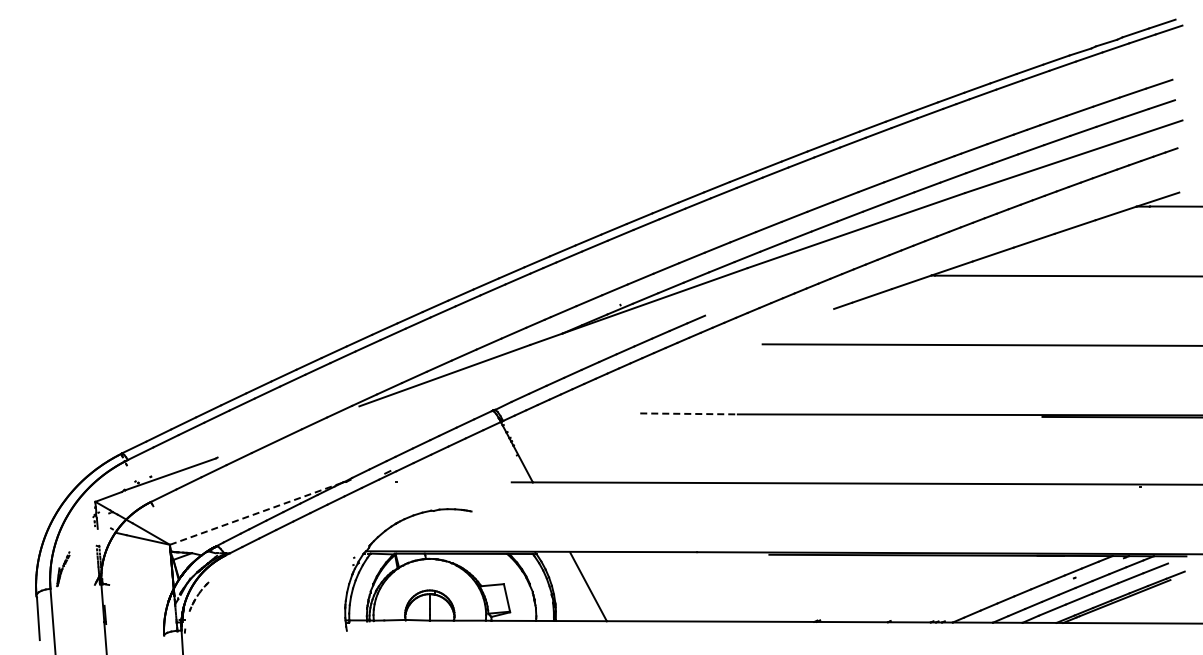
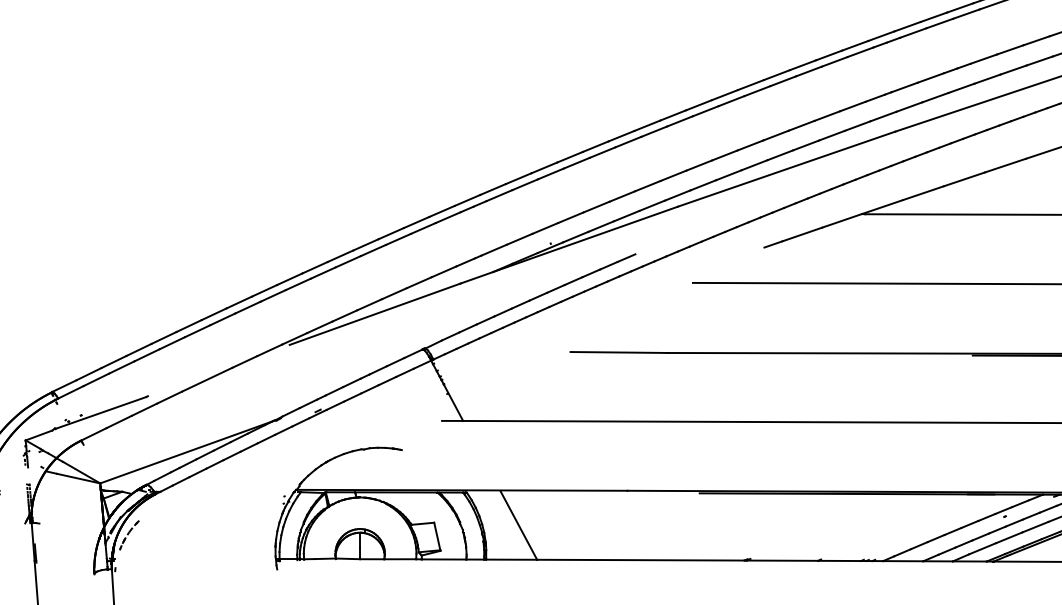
line: (689, 413) -> (619, 352), dashed -> solid
line: (256, 513) -> (186, 452), dashed -> solid

